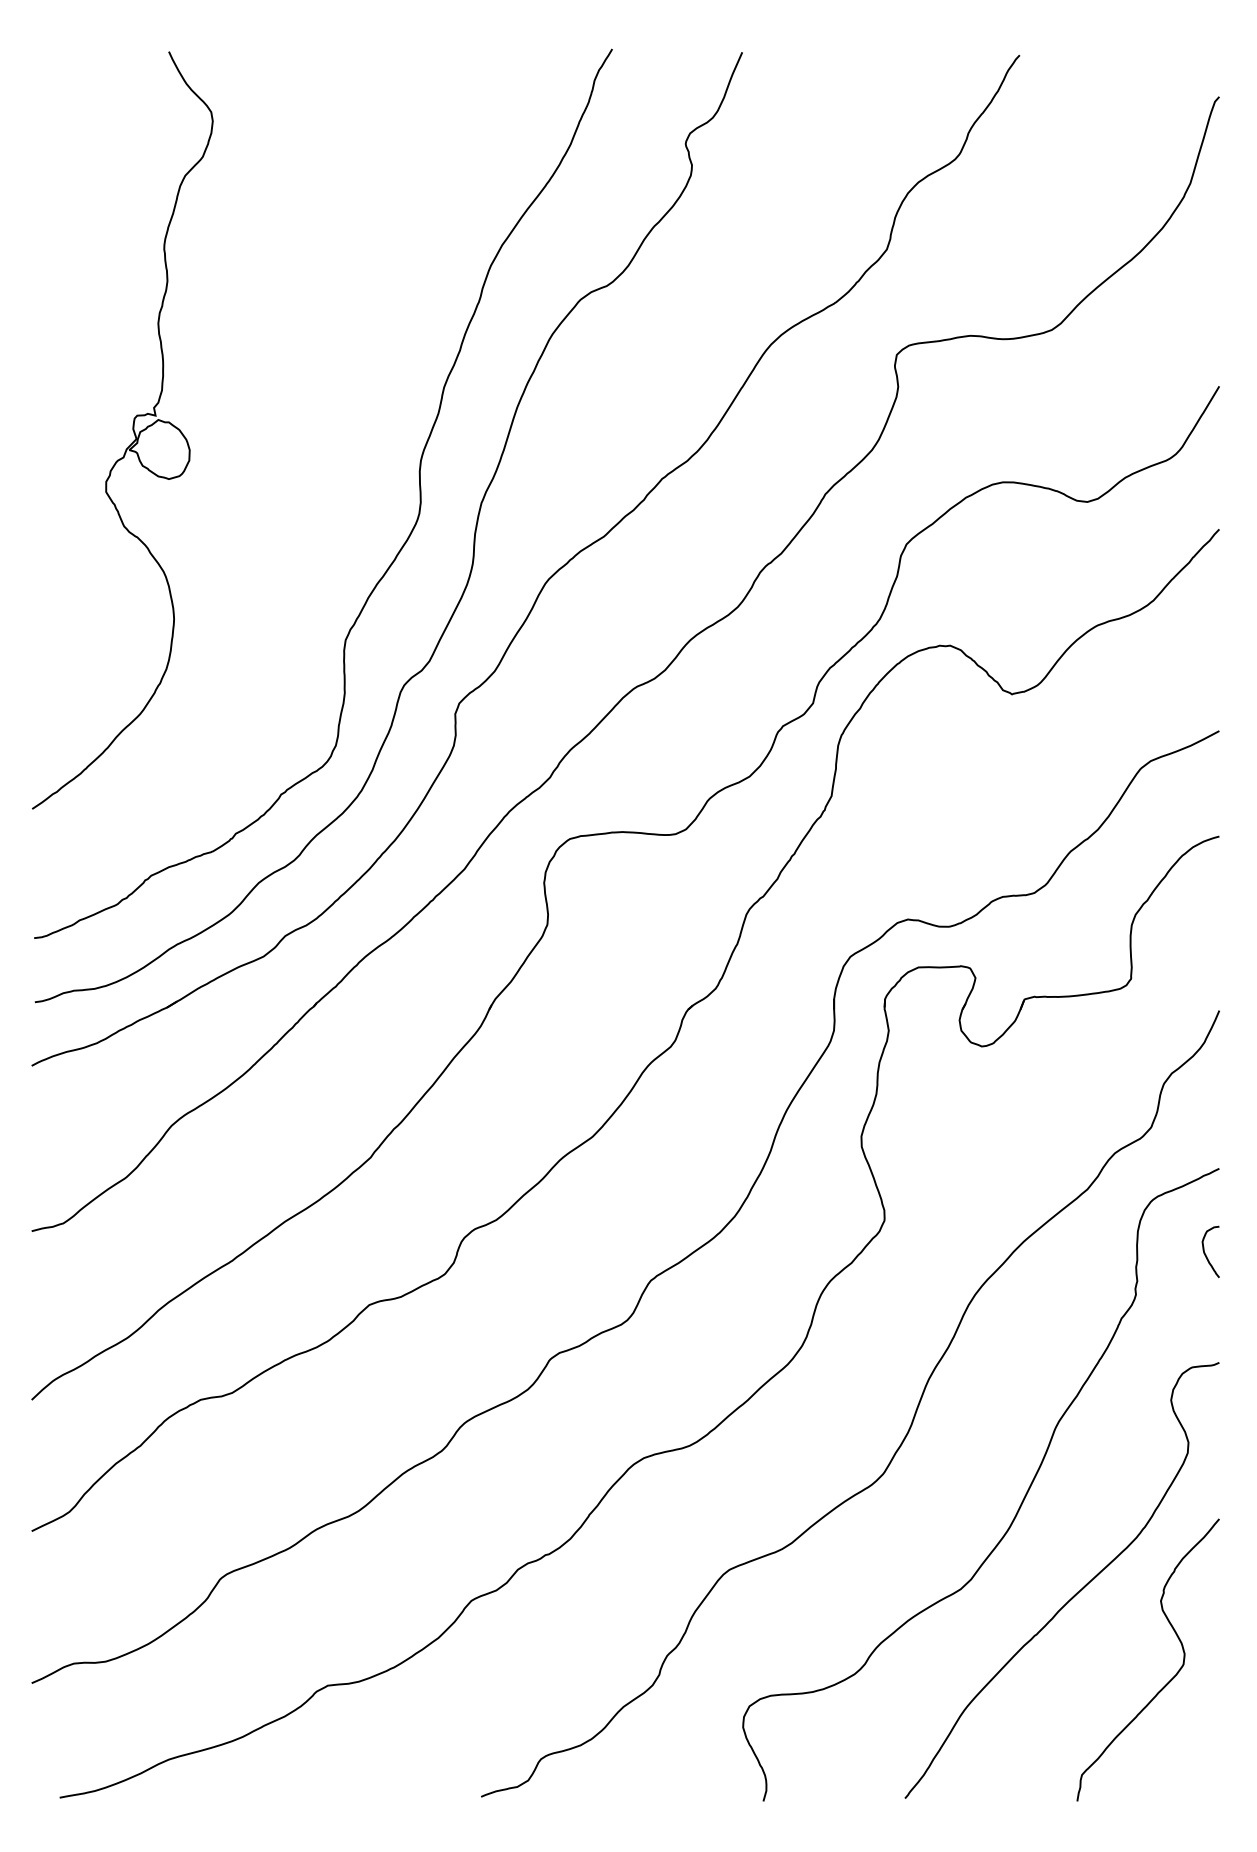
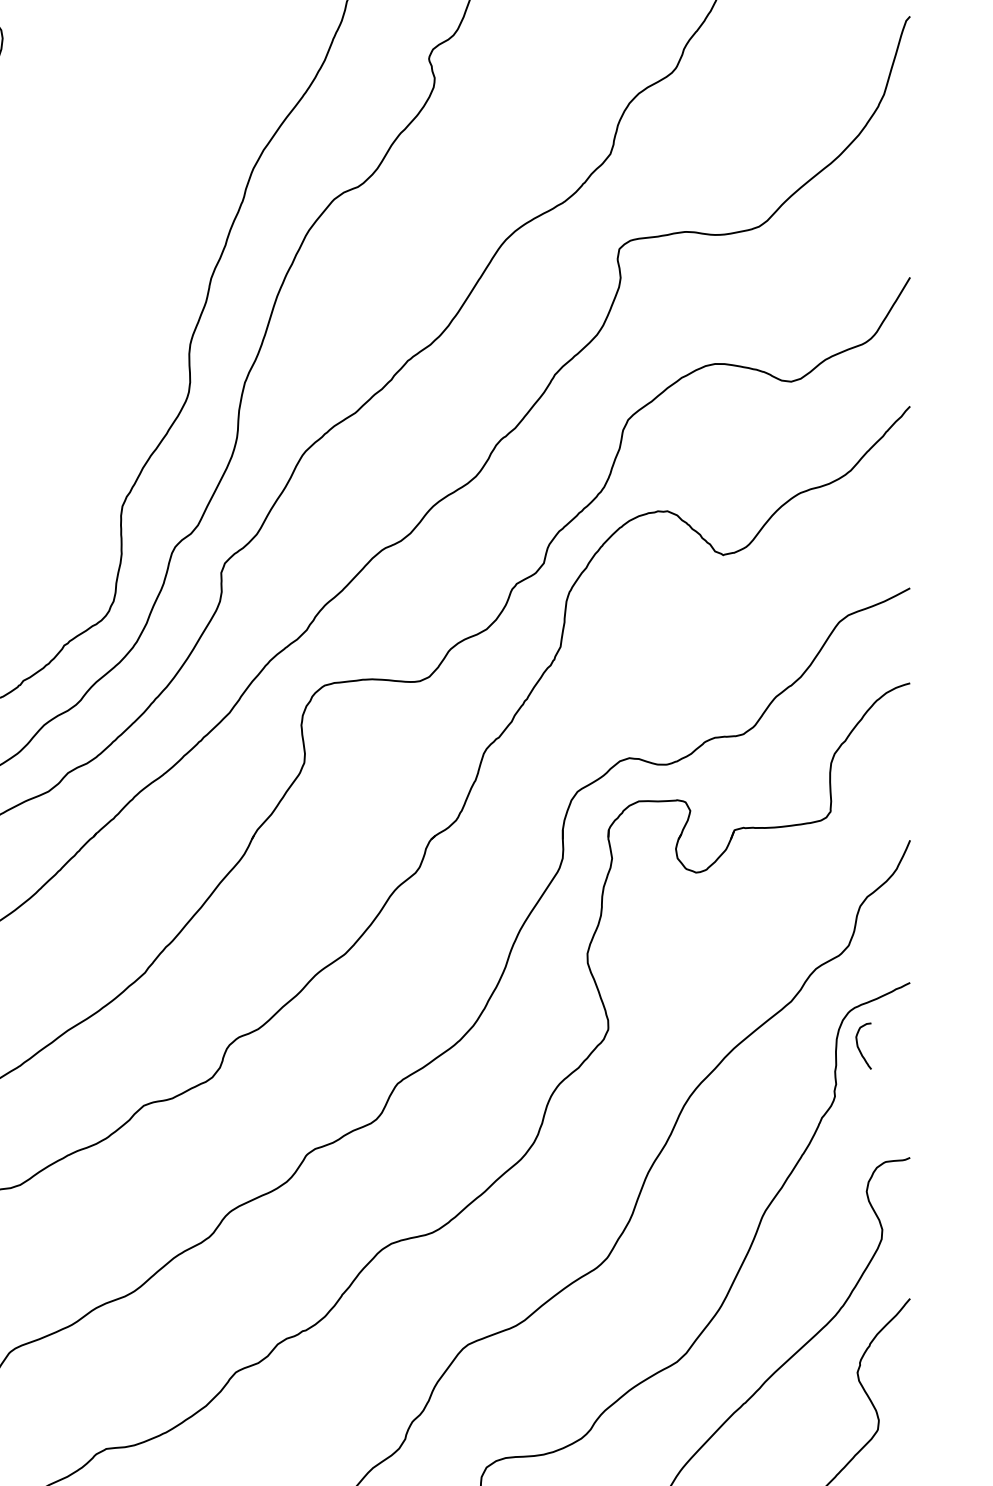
curve: (1206, 1254) -> (859, 1048), moved

